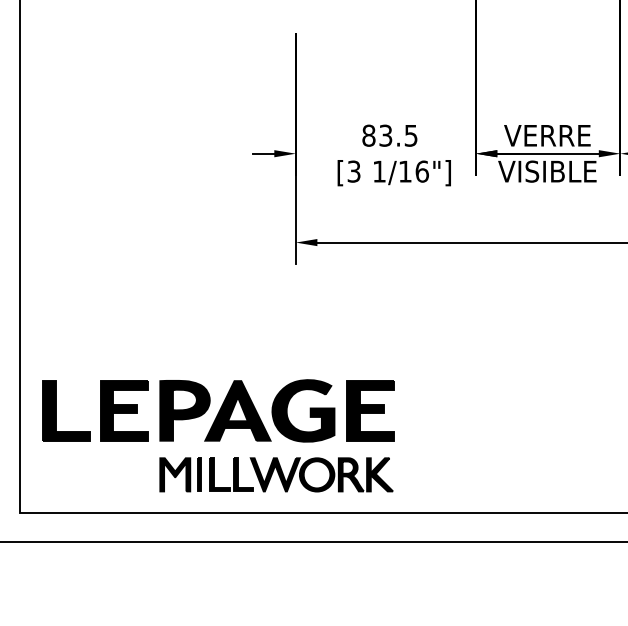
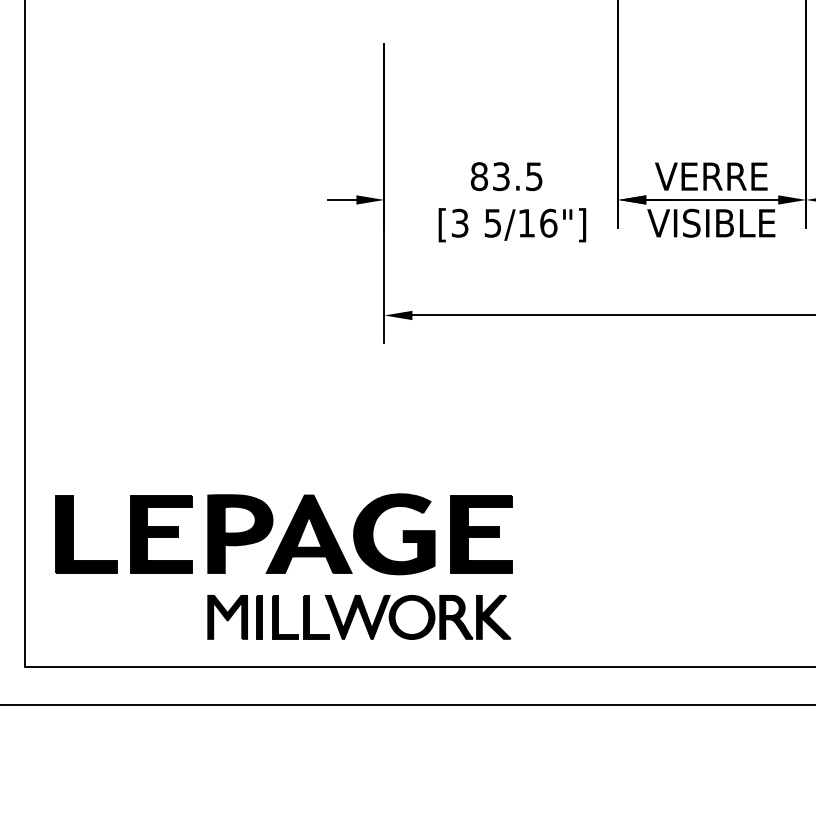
text: (379, 171) -> (492, 223), 1/16"] -> 5/16"]

